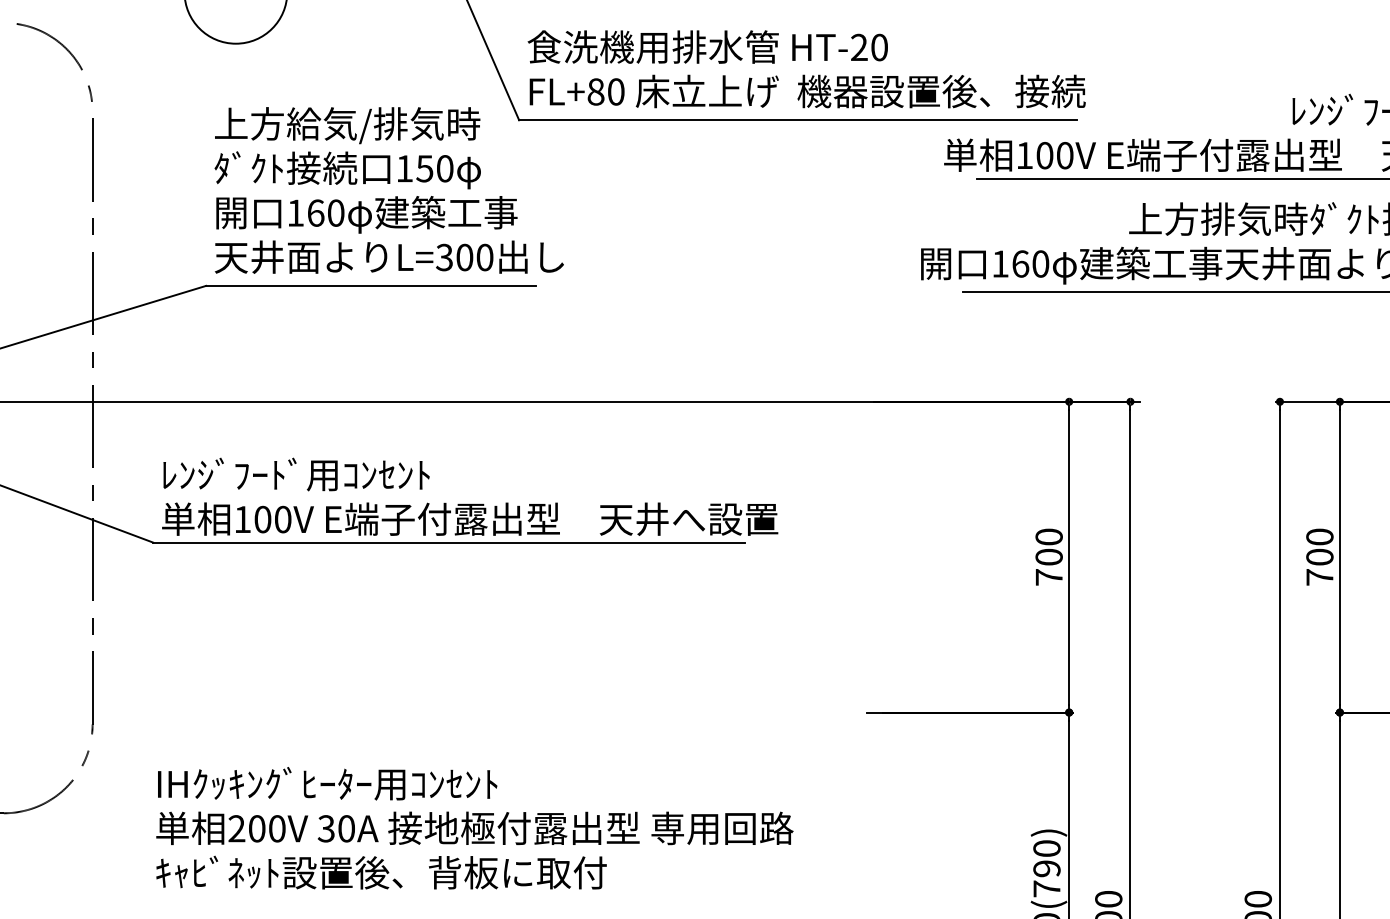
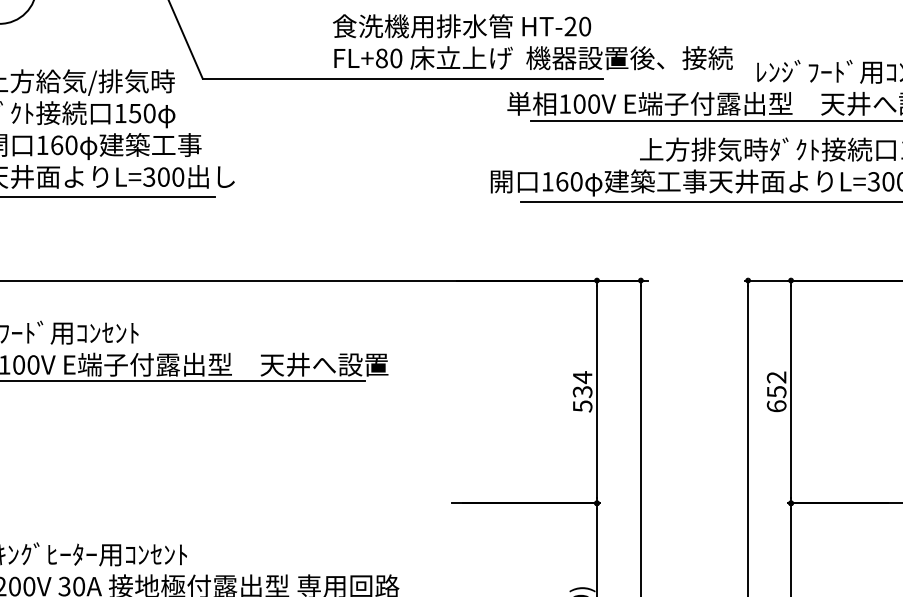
text: (806, 69) -> (532, 42), moved
text: (1319, 556) -> (776, 391), 700 -> 652
text: (1048, 557) -> (582, 392), 700 -> 534

